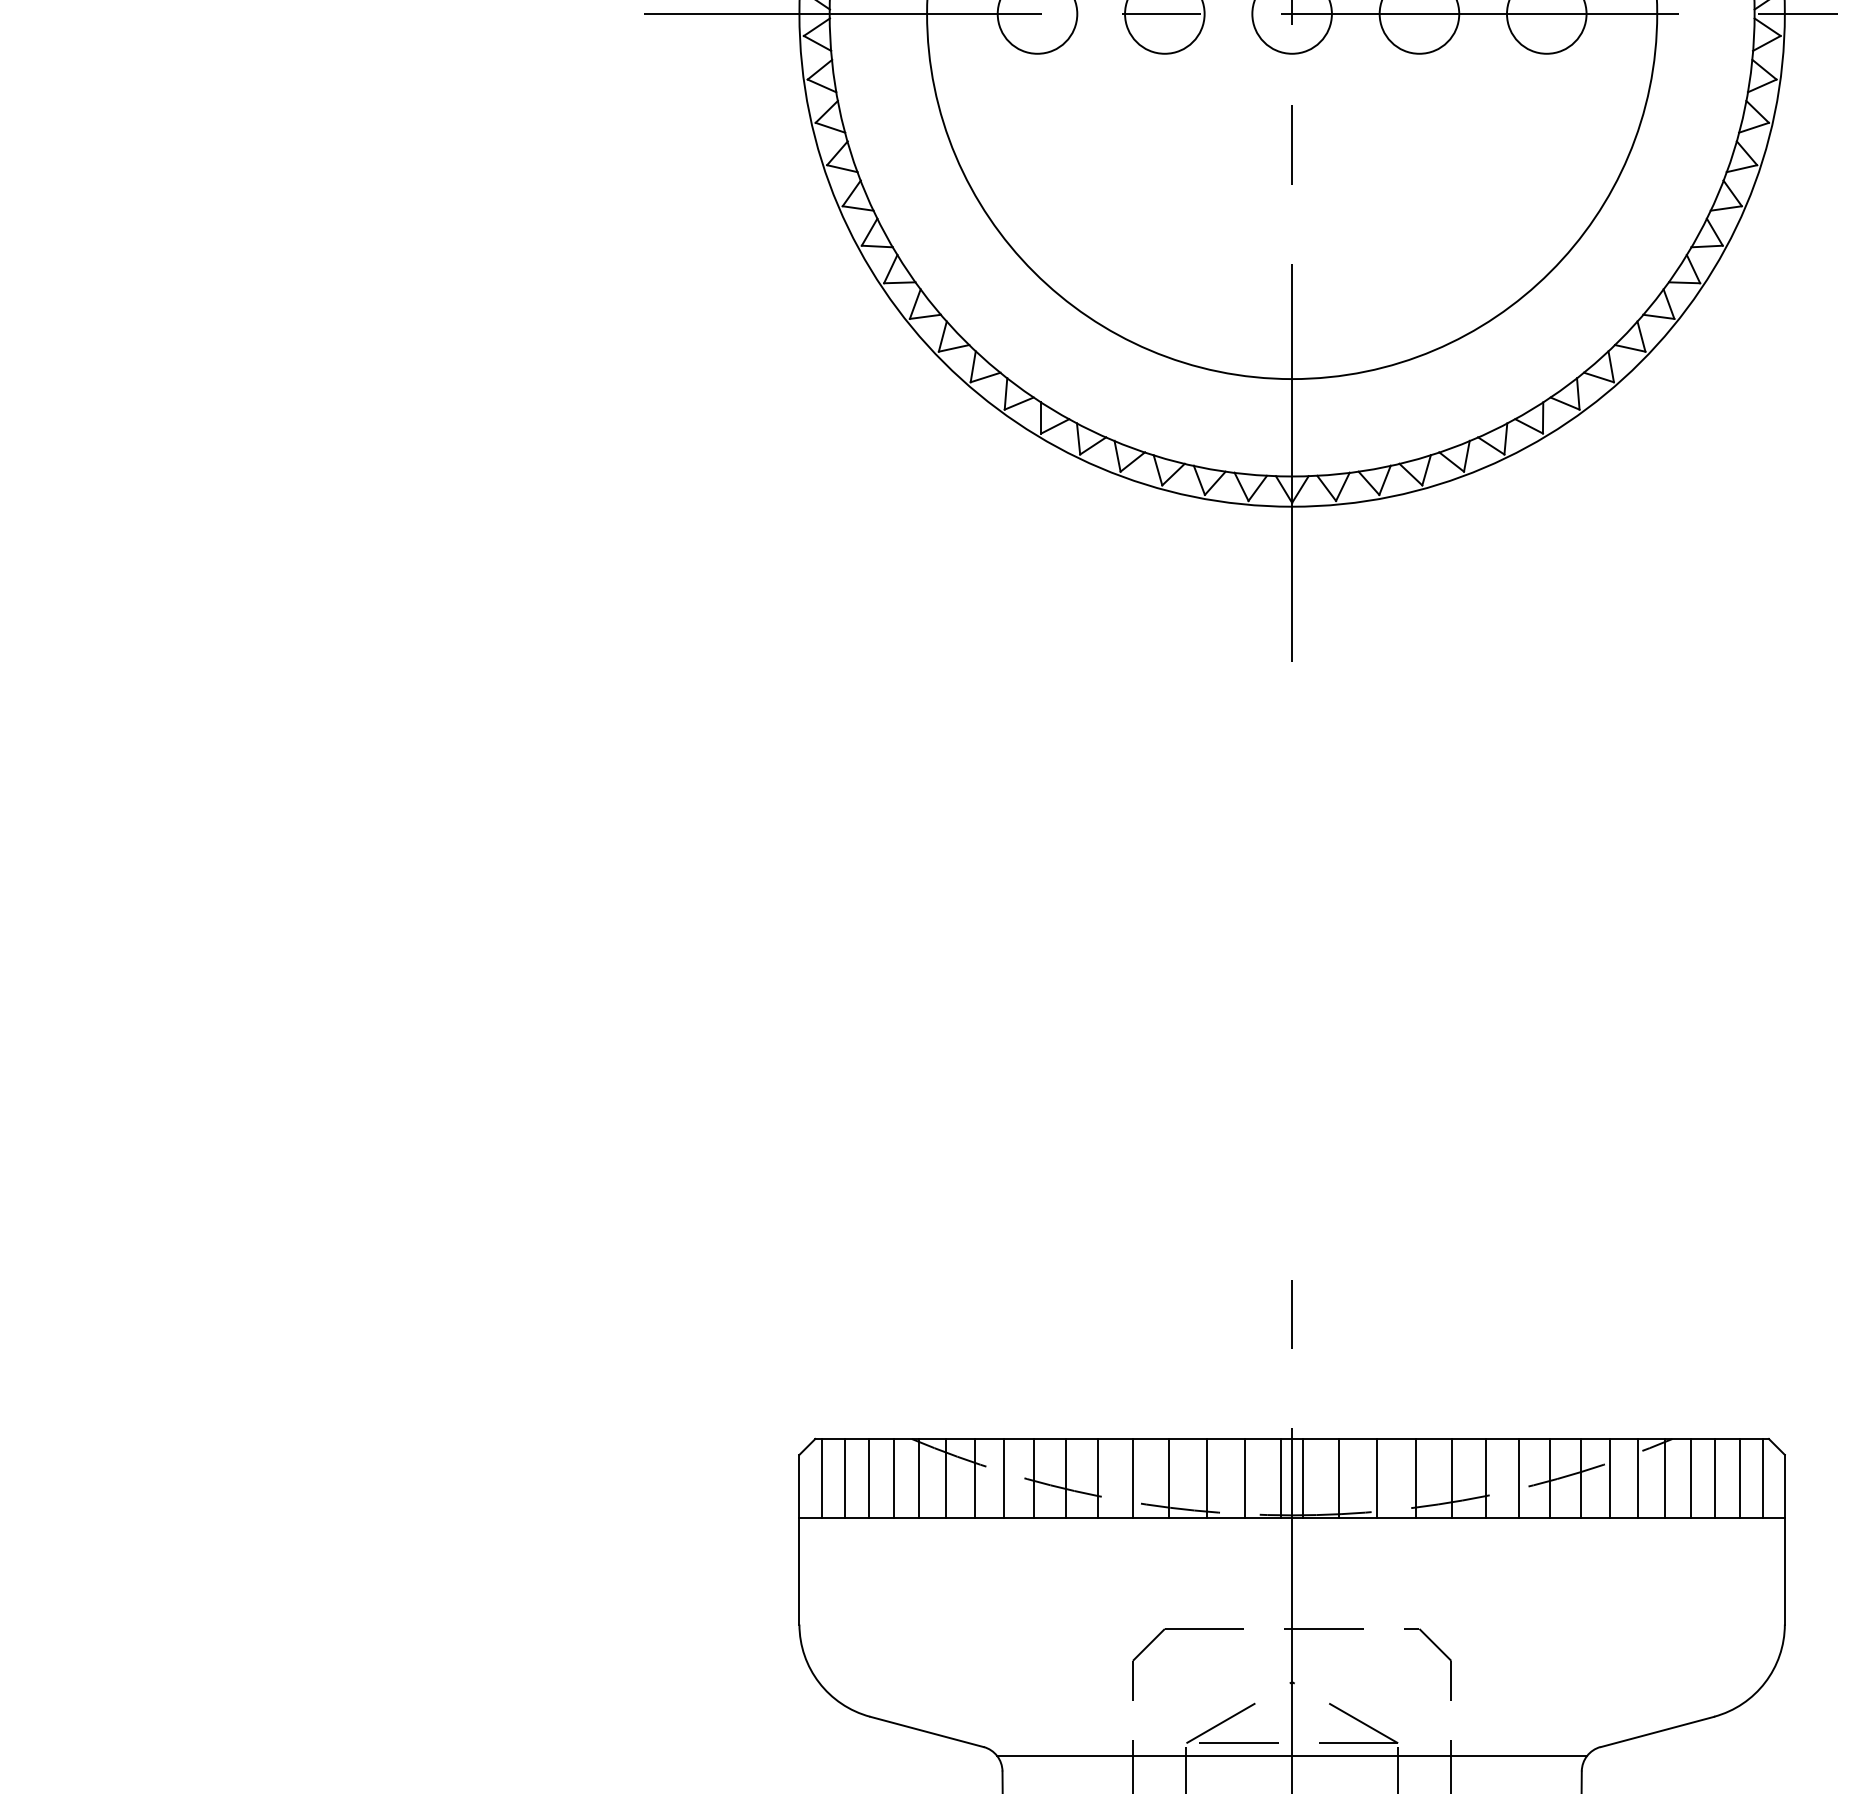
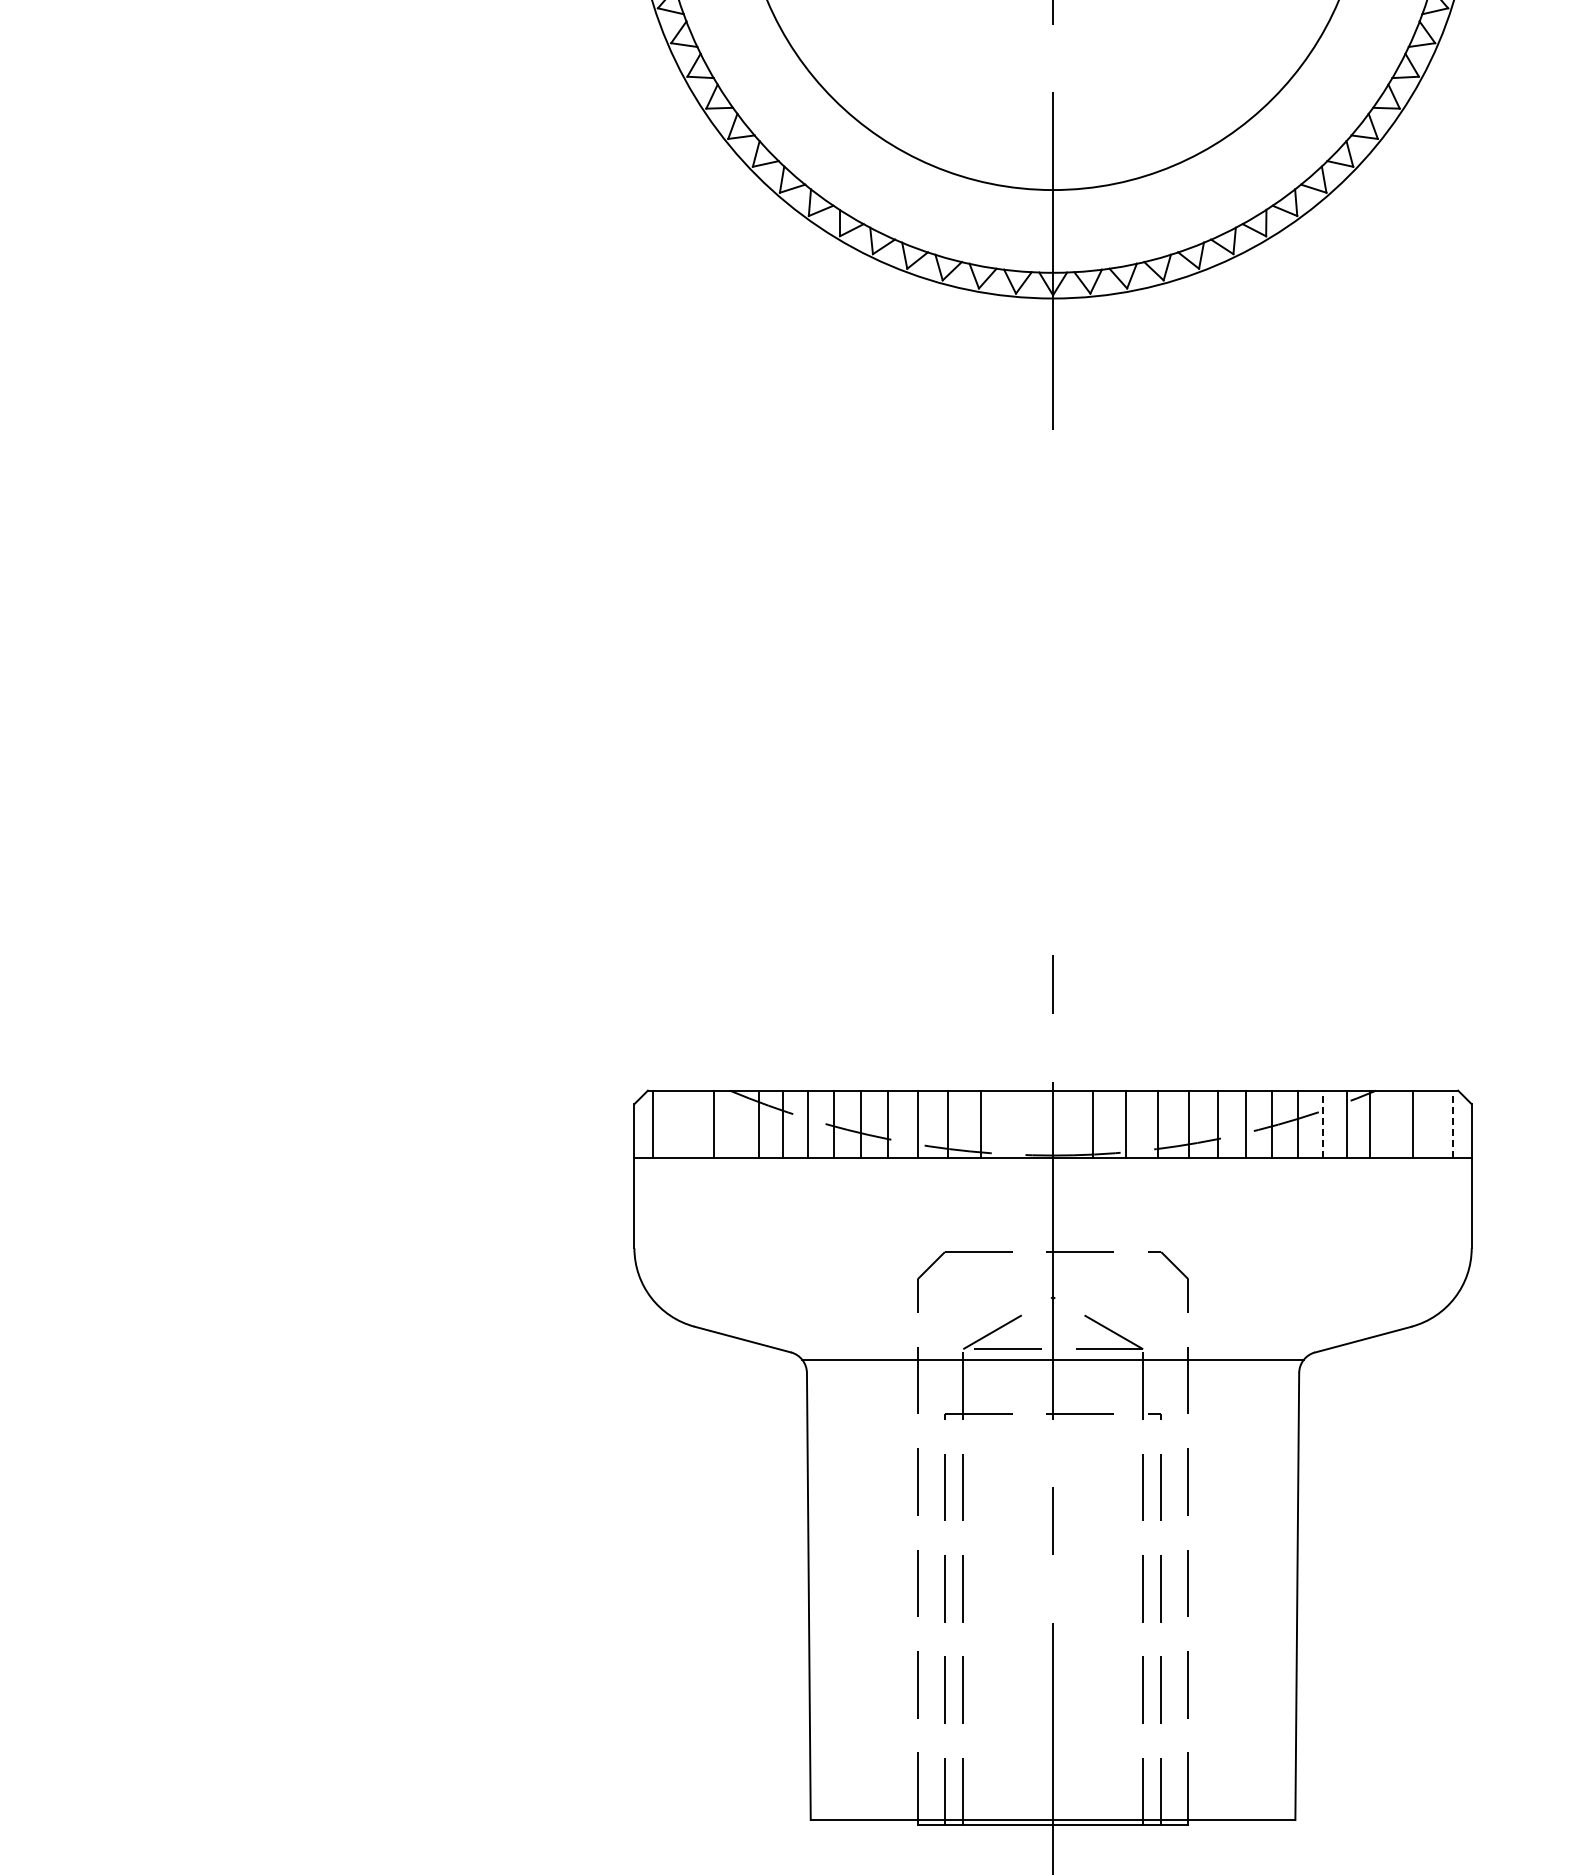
line: (844, 1477) -> (672, 1123), removed
line: (868, 1477) -> (693, 1123), removed
line: (919, 1477) -> (736, 1123), removed
line: (1245, 1477) -> (1013, 1123), removed
line: (1280, 1477) -> (1043, 1123), removed
line: (1303, 1477) -> (1062, 1123), removed
line: (1690, 1477) -> (1391, 1123), removed
line: (1739, 1477) -> (1433, 1123), removed
line: (1609, 1478) -> (1322, 1124), solid -> dashed
line: (1762, 1478) -> (1452, 1124), solid -> dashed

